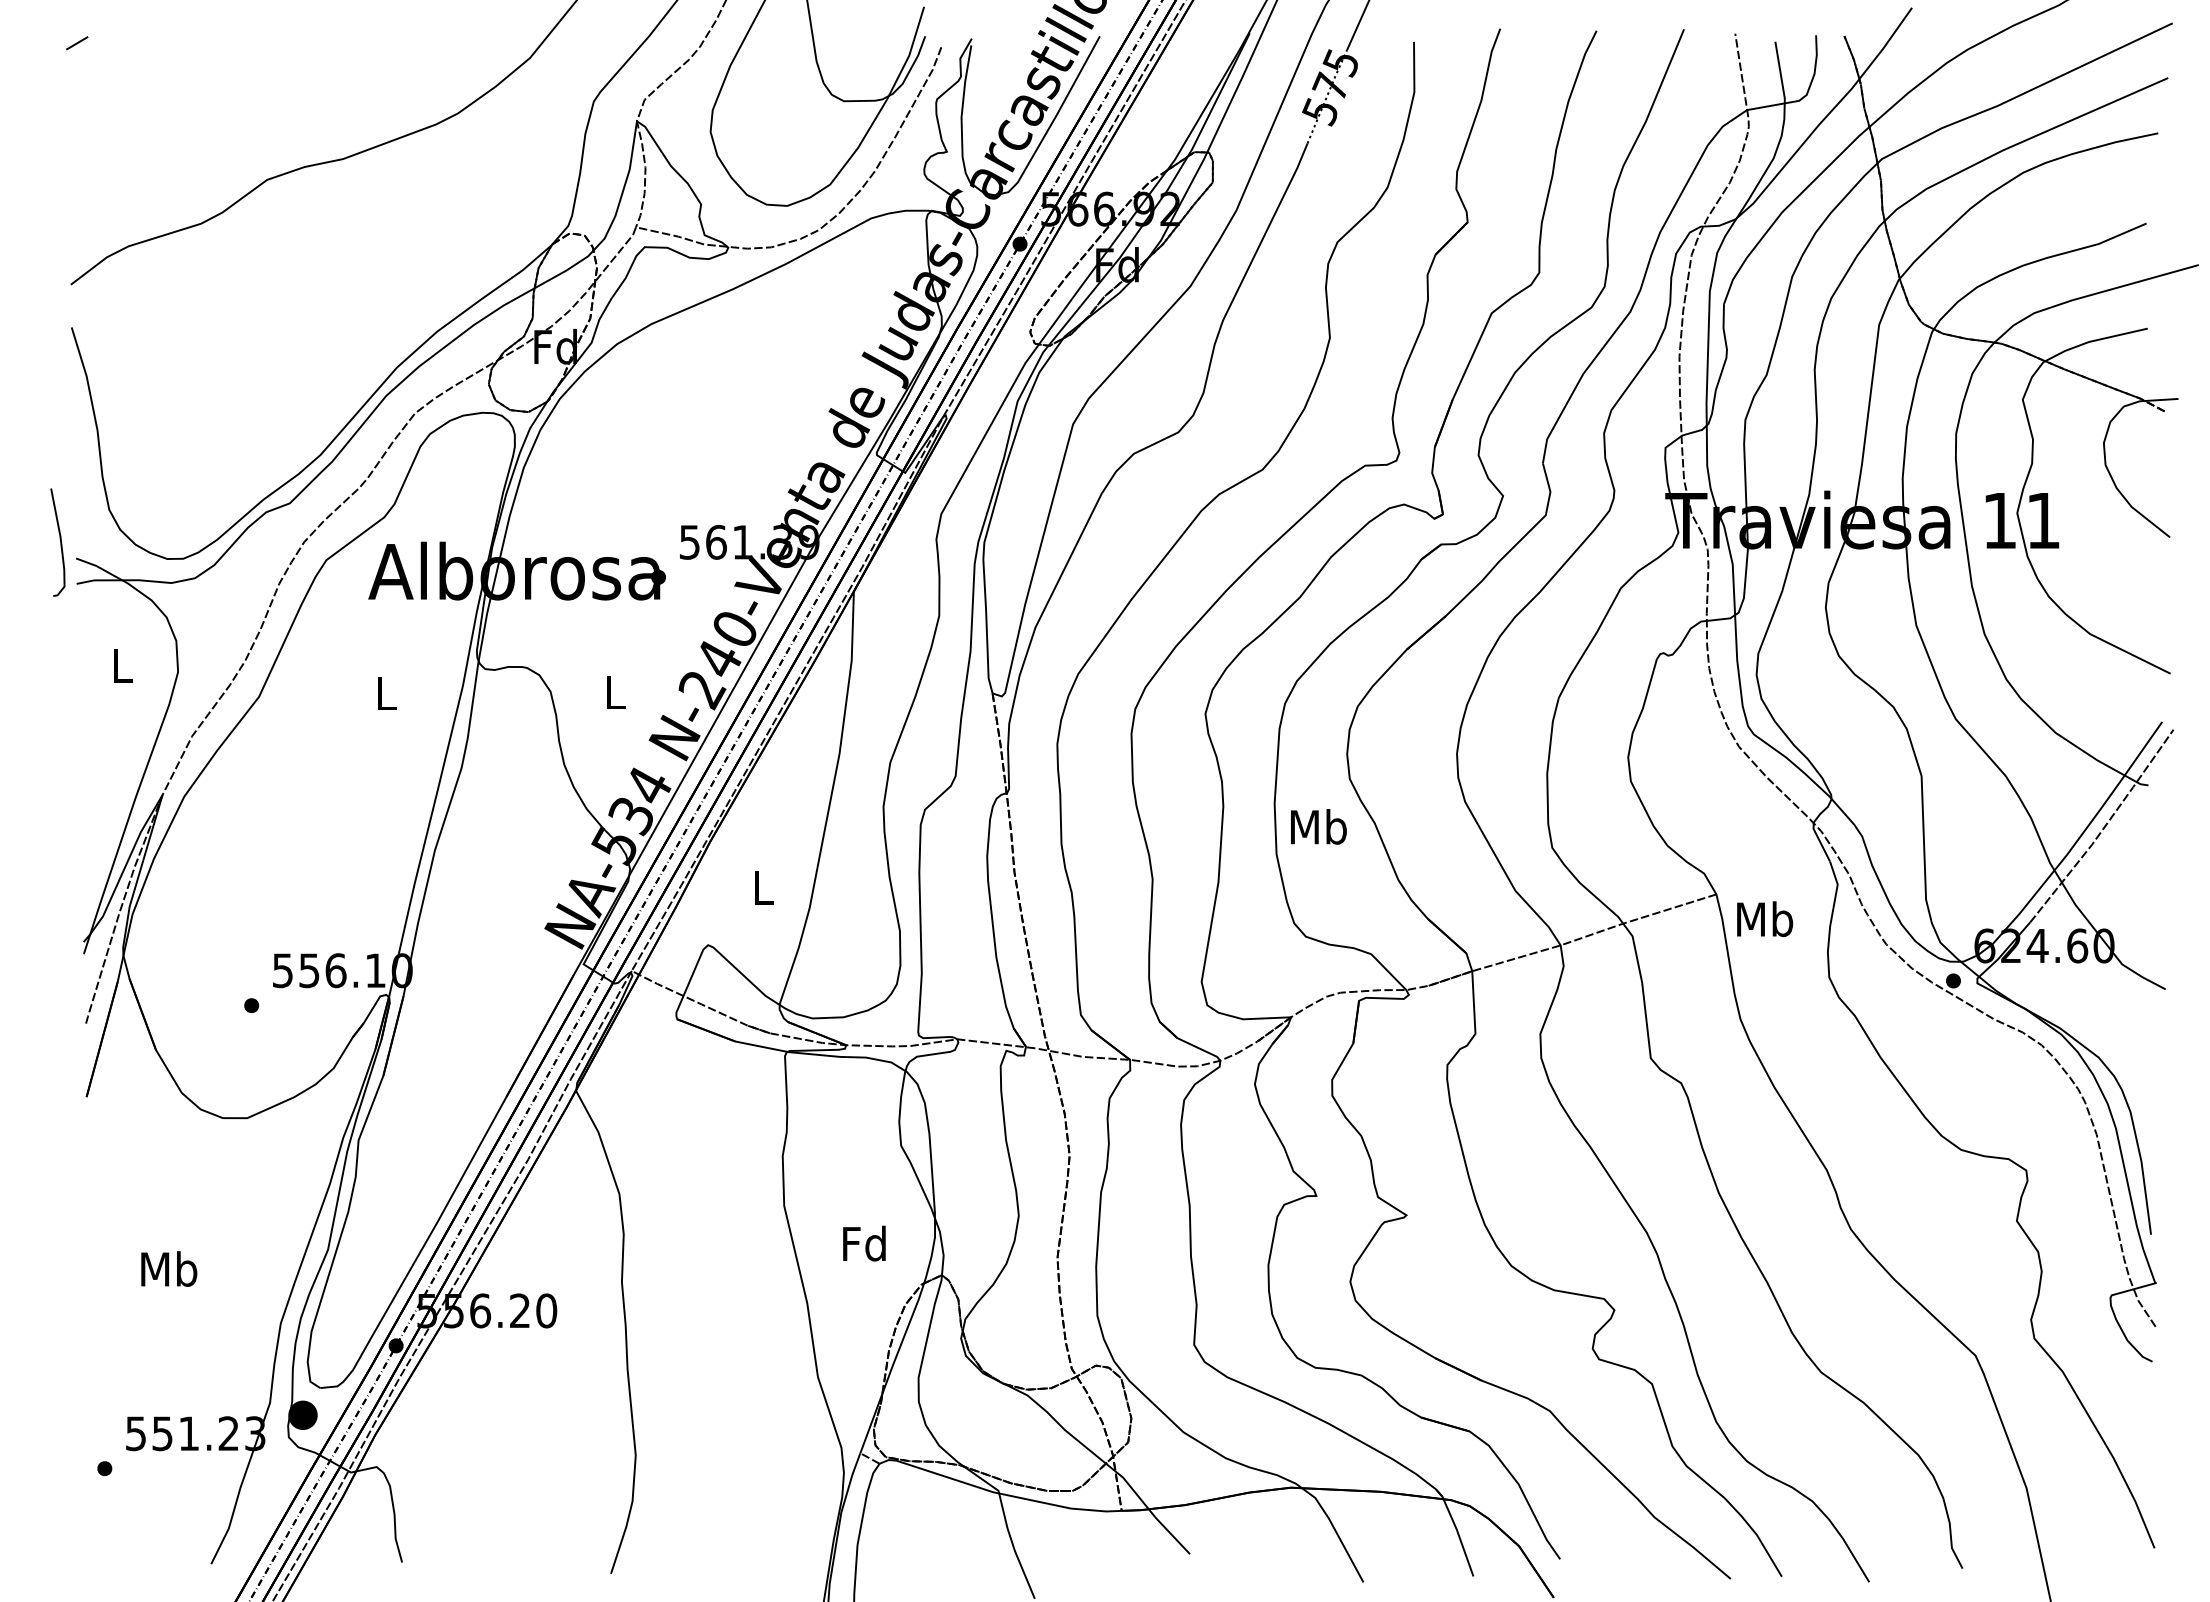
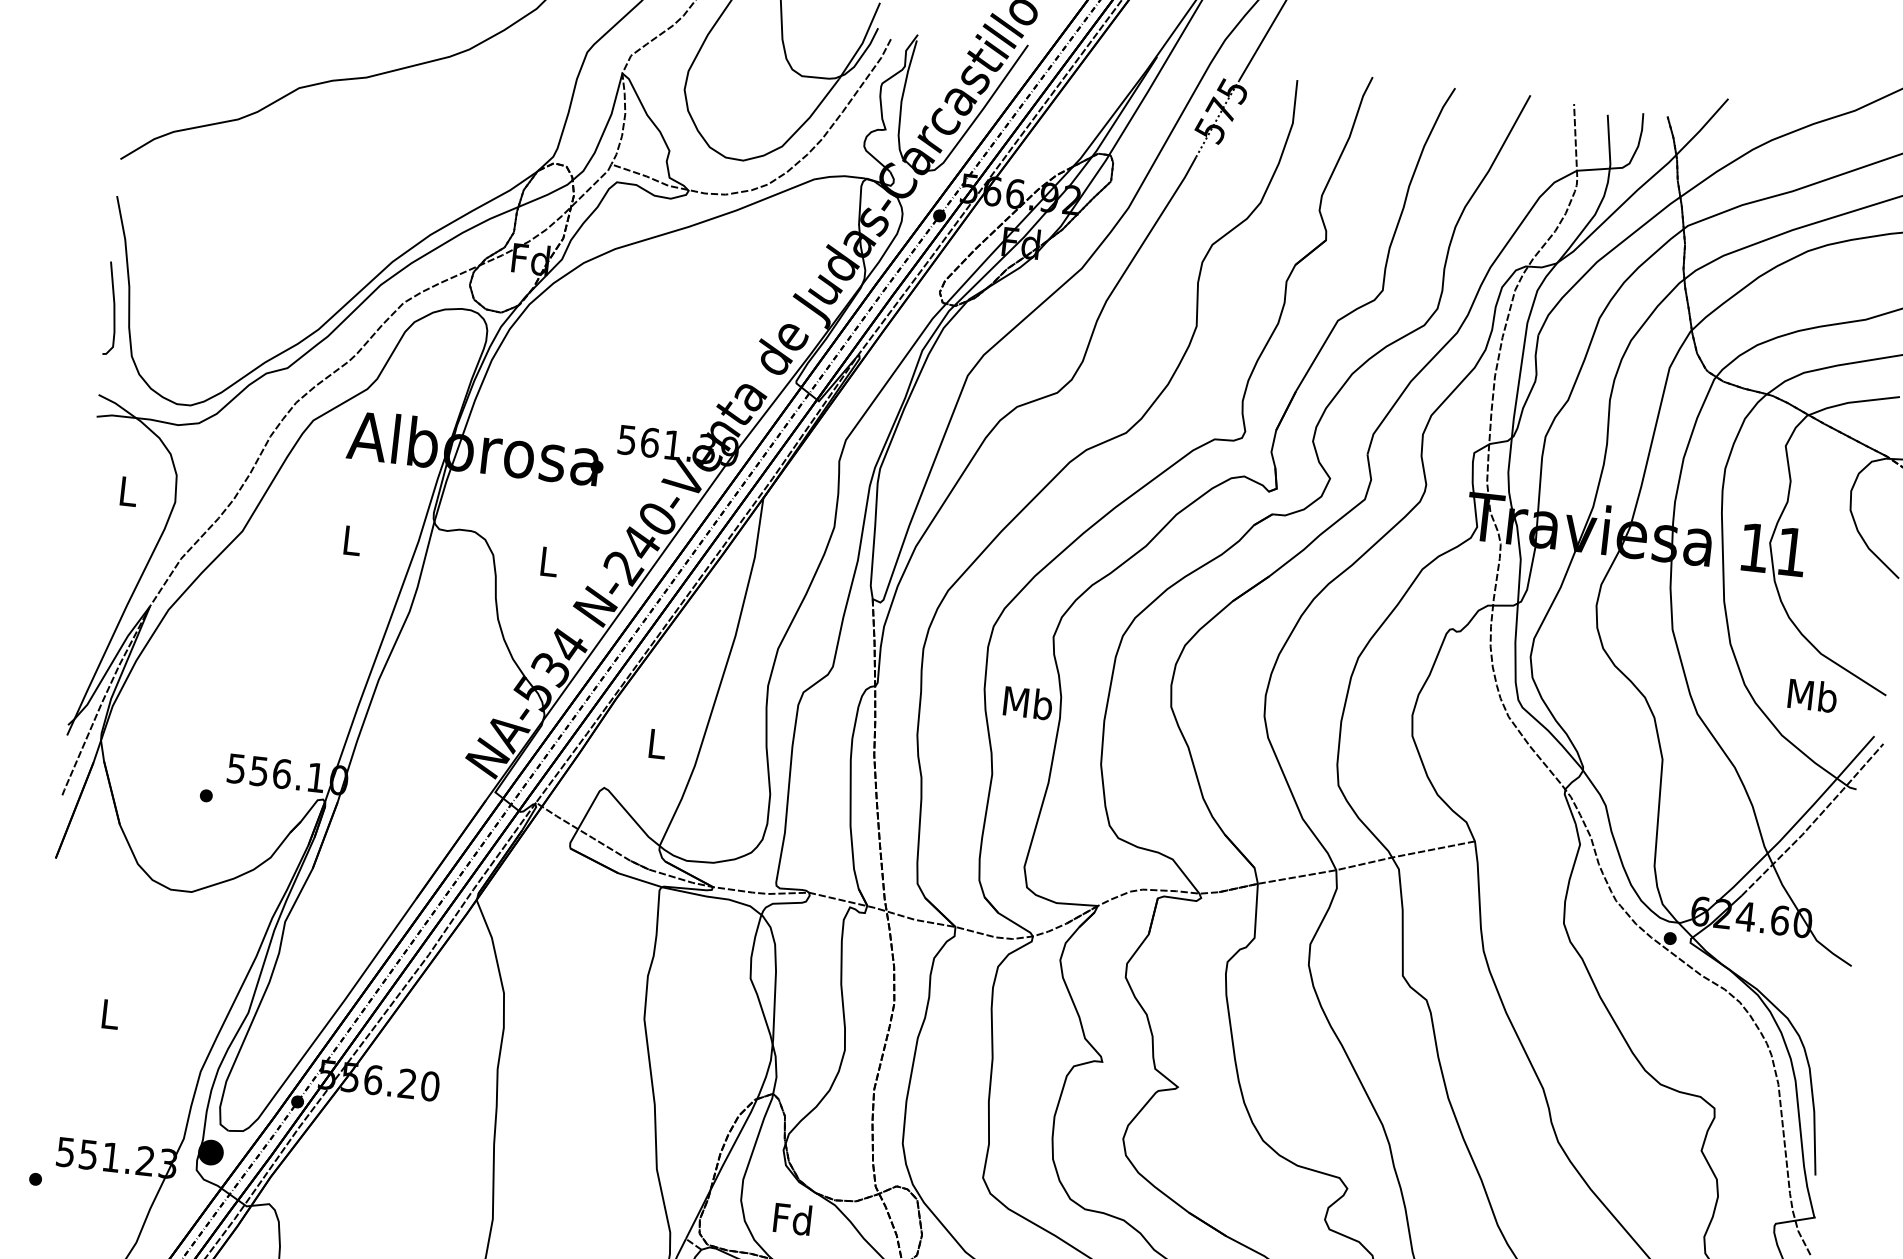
curve: (60, 542) -> (113, 308), moved
text: (1318, 826) -> (1027, 702), moved
text: (1765, 918) -> (1813, 695), moved
text: (864, 1243) -> (792, 1218), moved
text: (169, 1268) -> (110, 1013), Mb -> L

